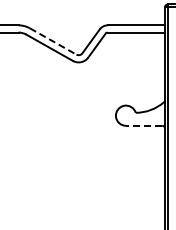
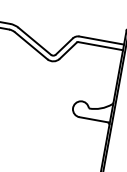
line: (53, 41) -> (35, 41), dashed -> solid
line: (143, 125) -> (93, 119), dashed -> solid

